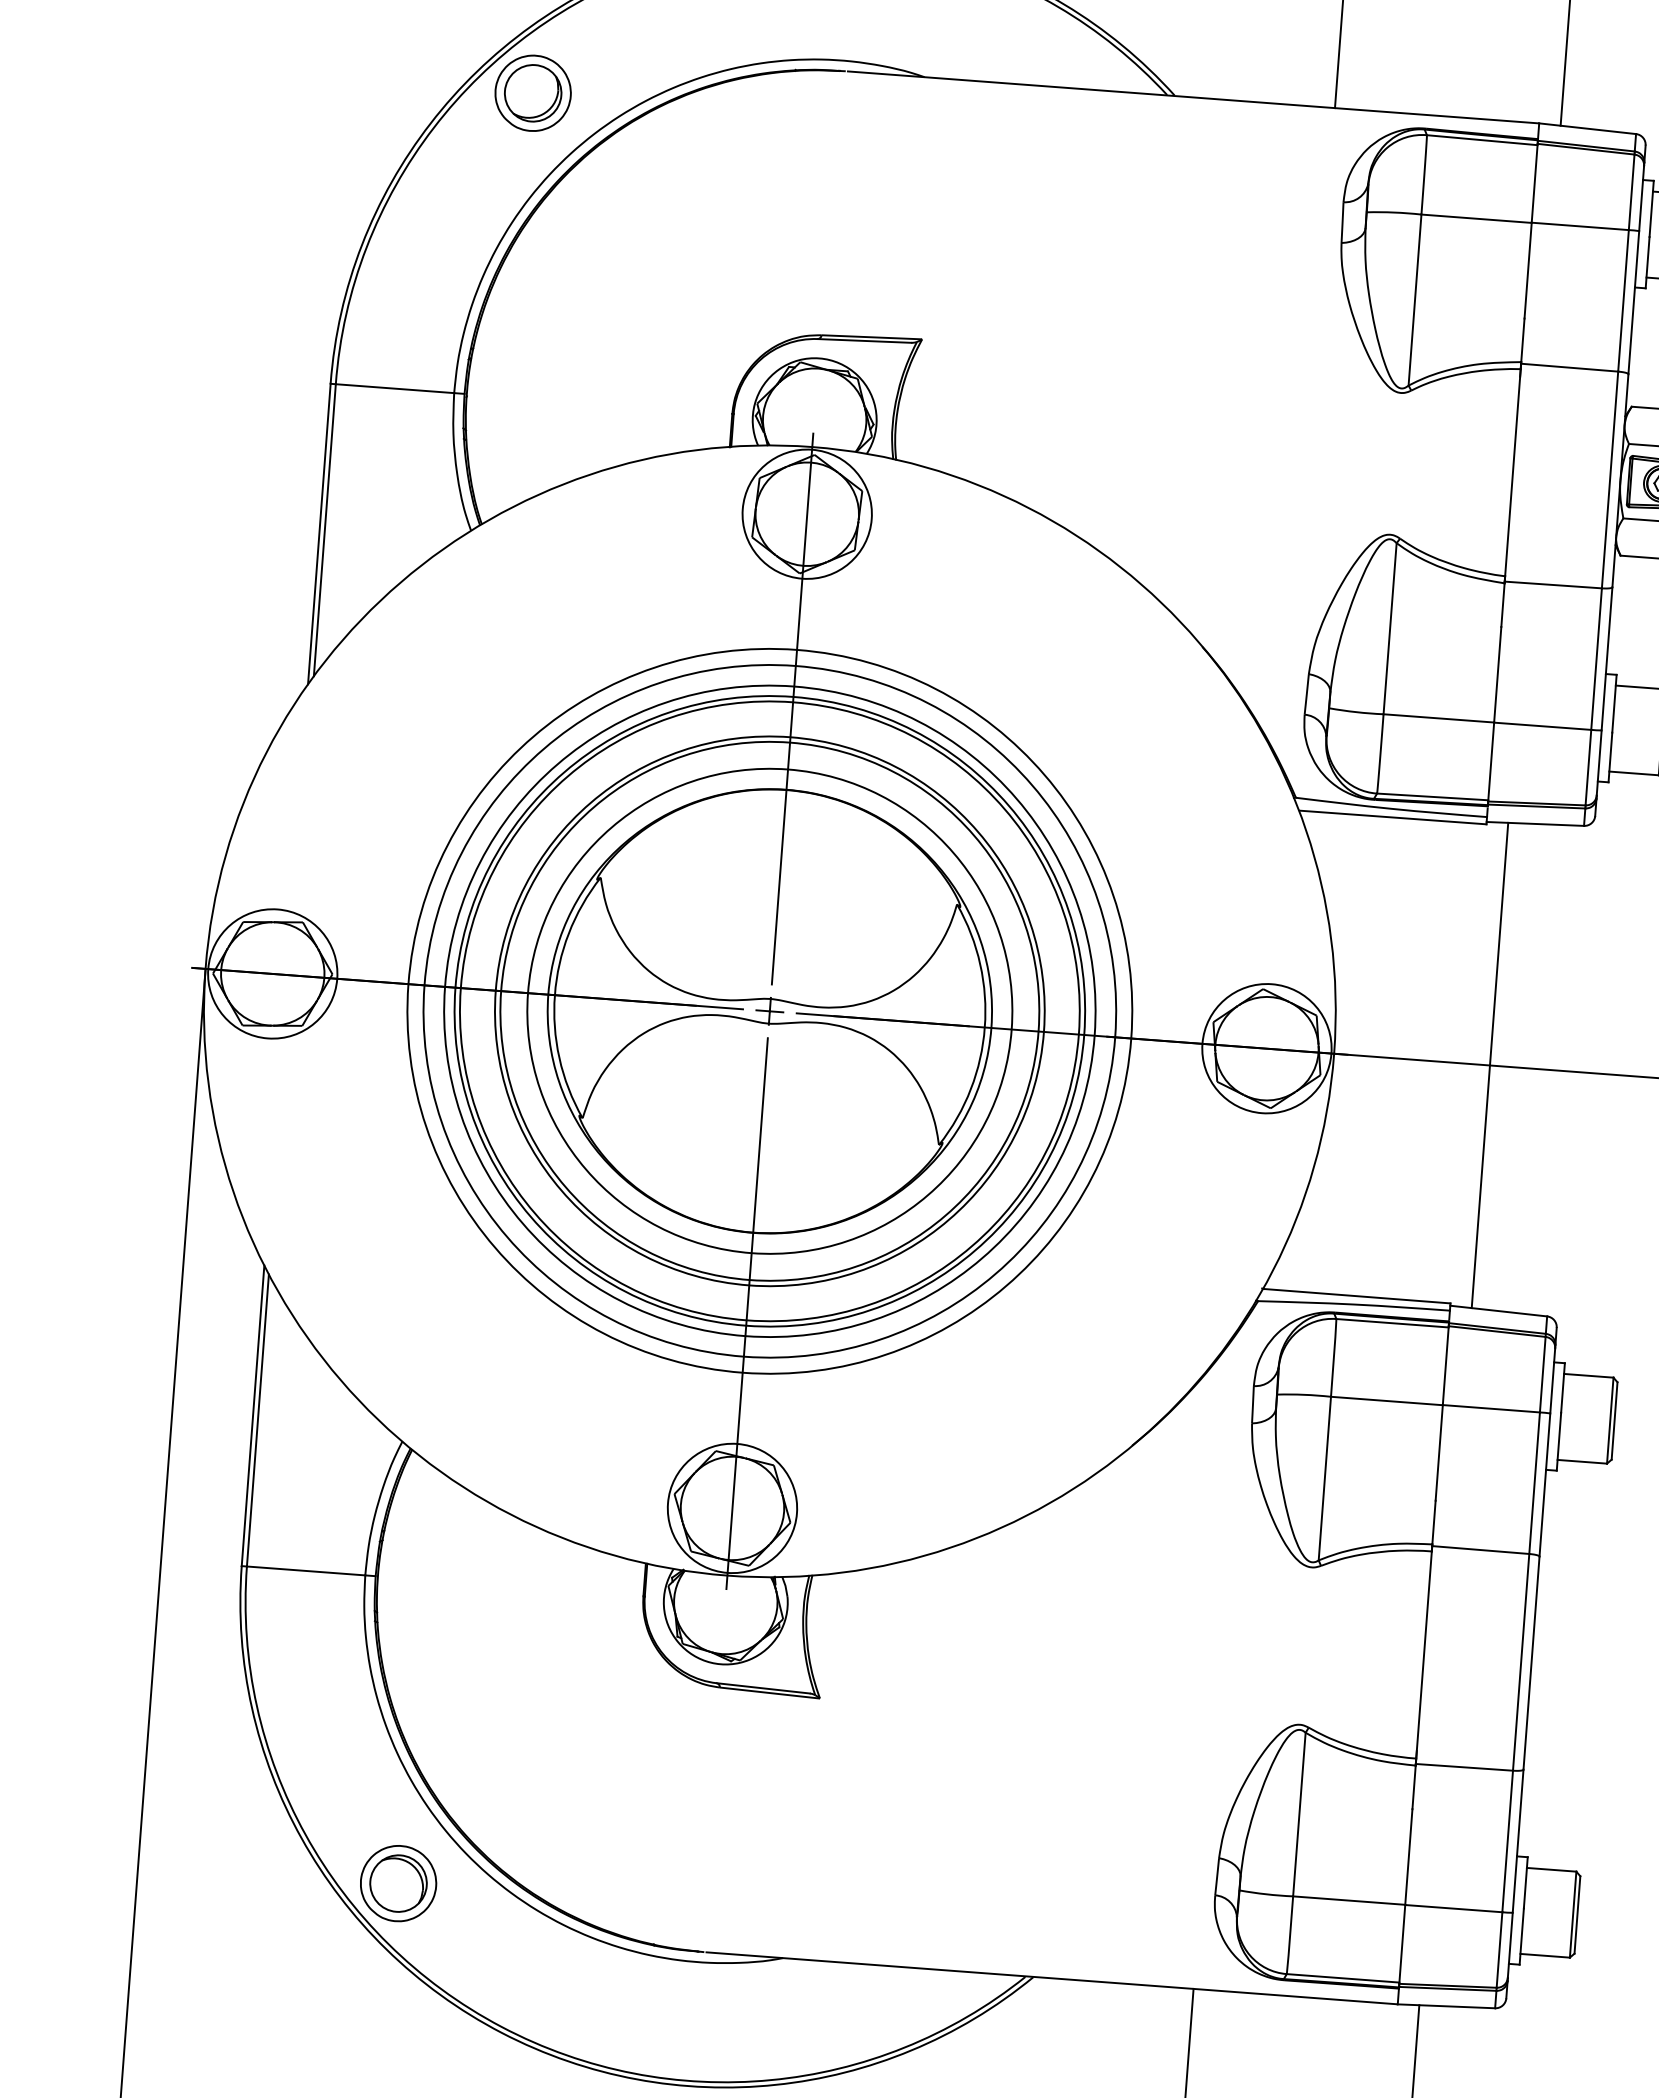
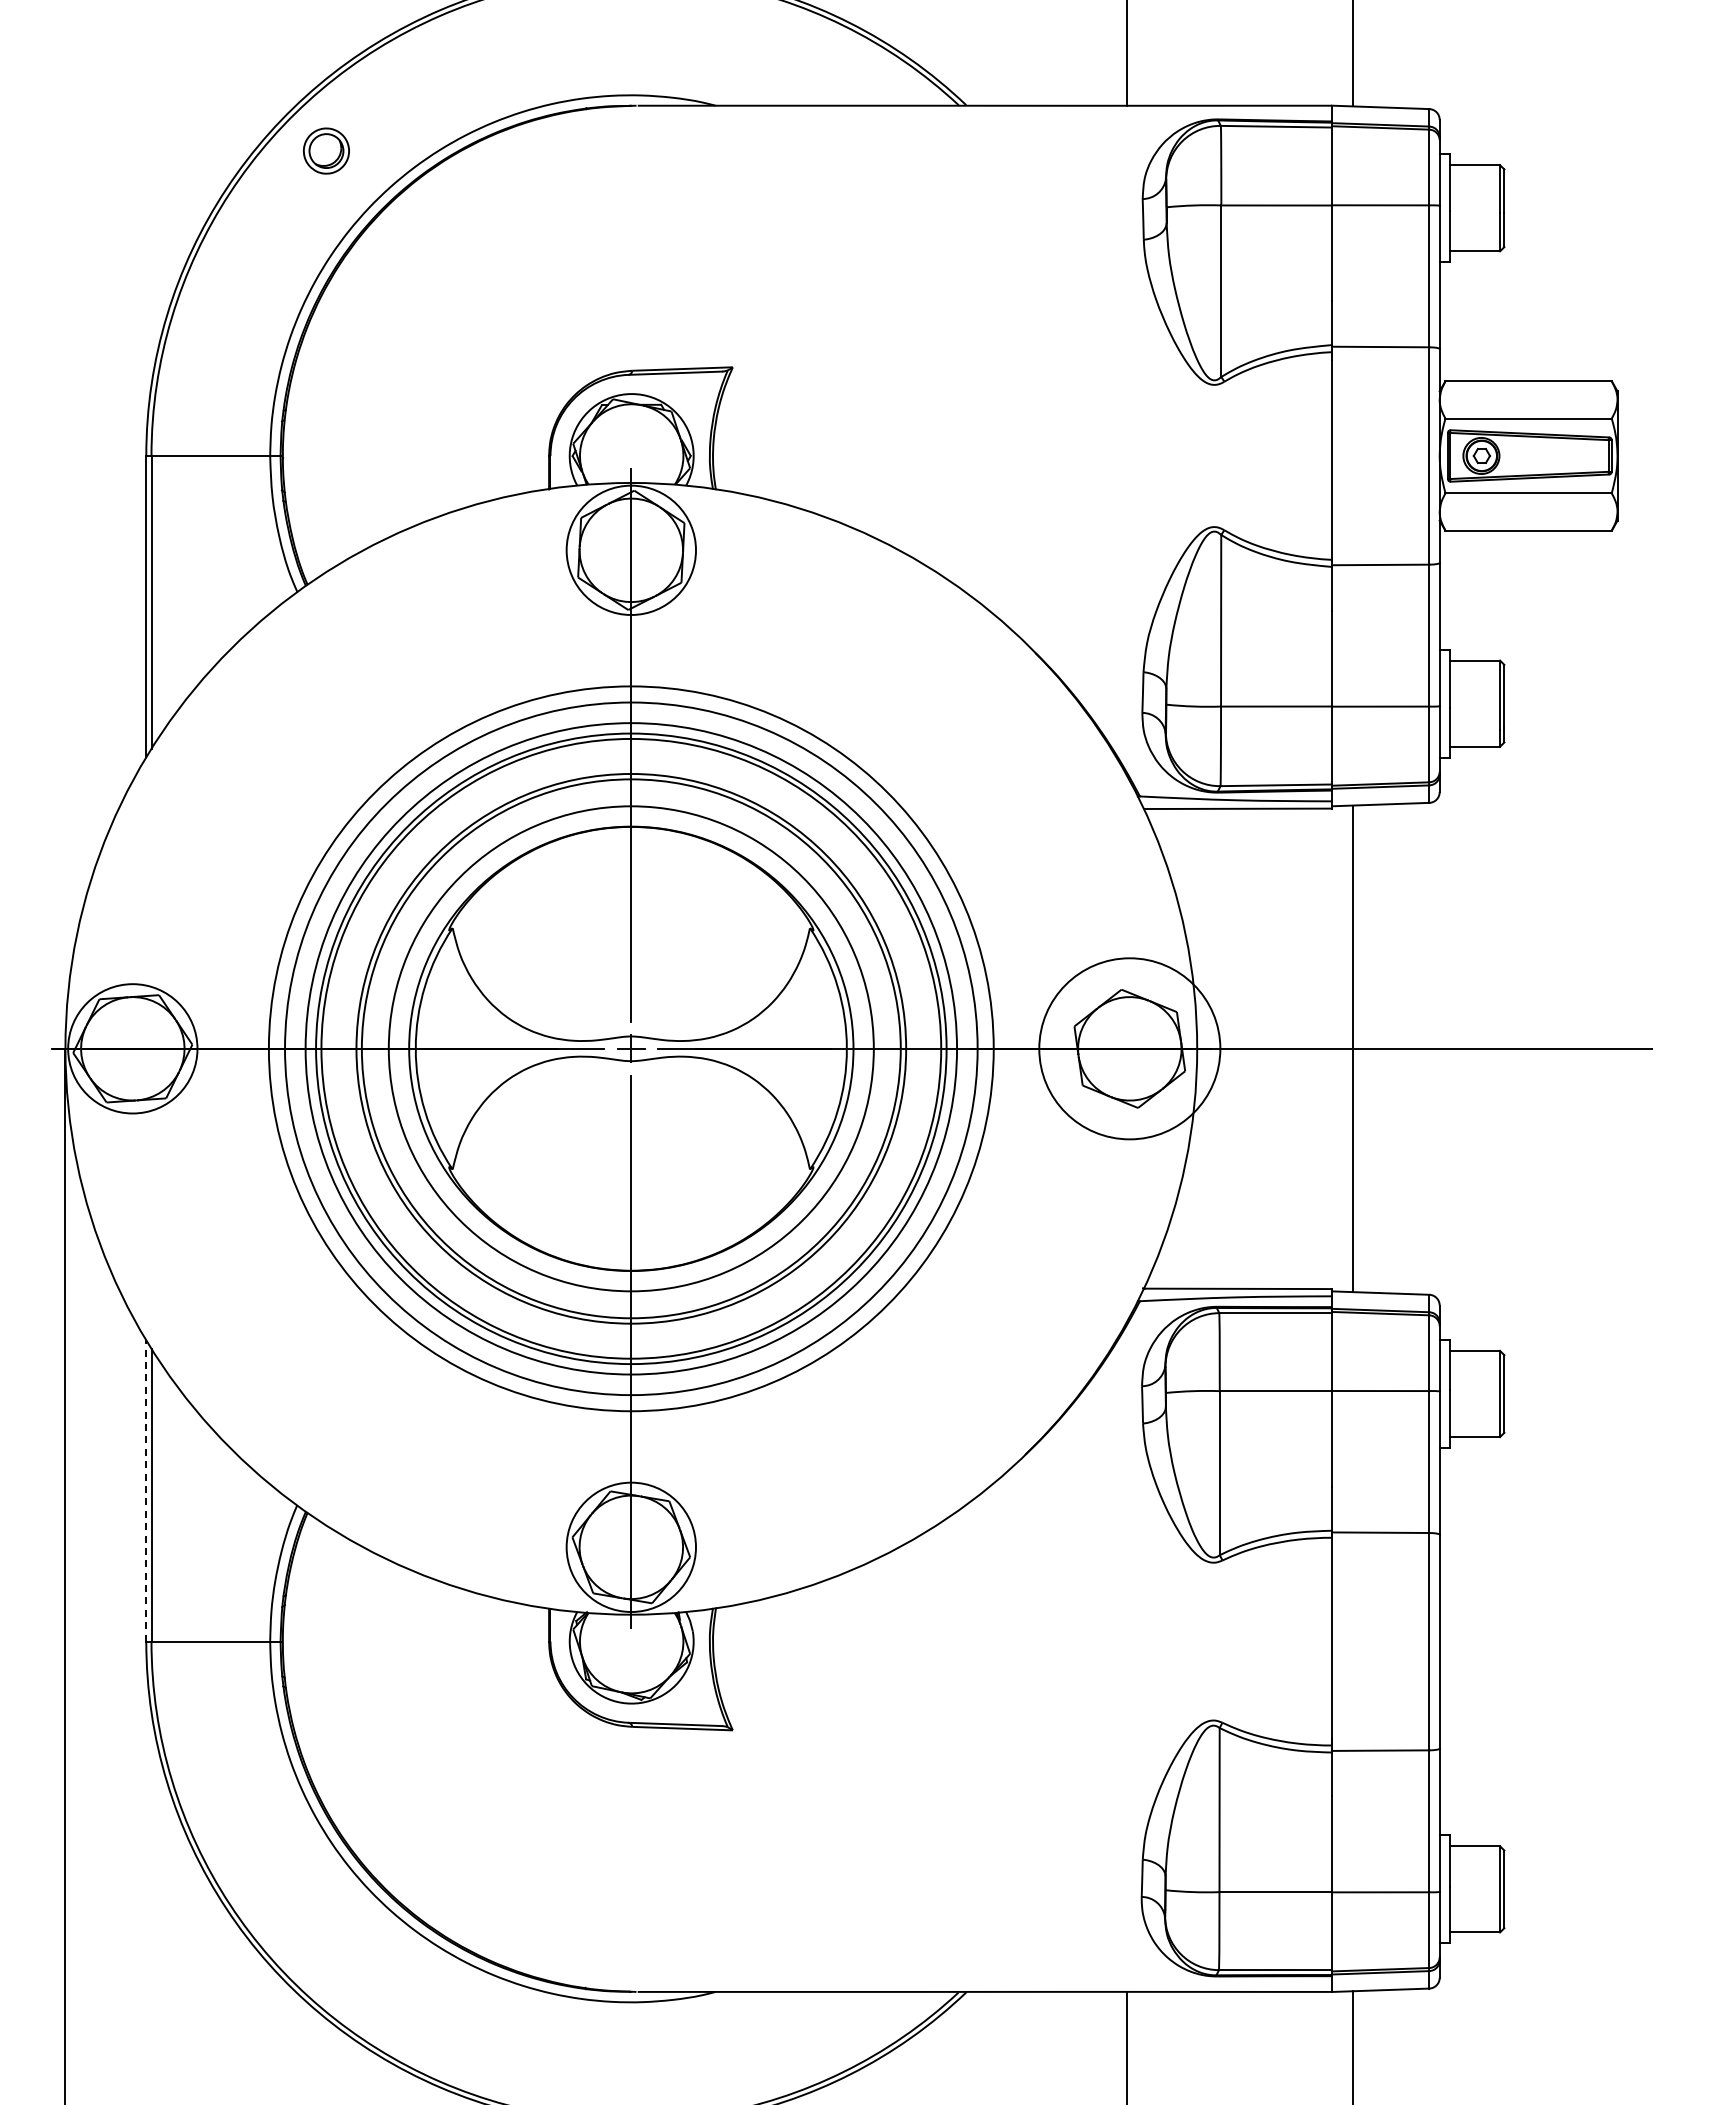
part: (533, 92) -> (326, 150), size x0.6
circle: (1266, 1048) -> (1129, 1048), size x1.4
line: (253, 1415) -> (146, 1490), solid -> dashed
part: (398, 1883) -> (326, 1946), removed

